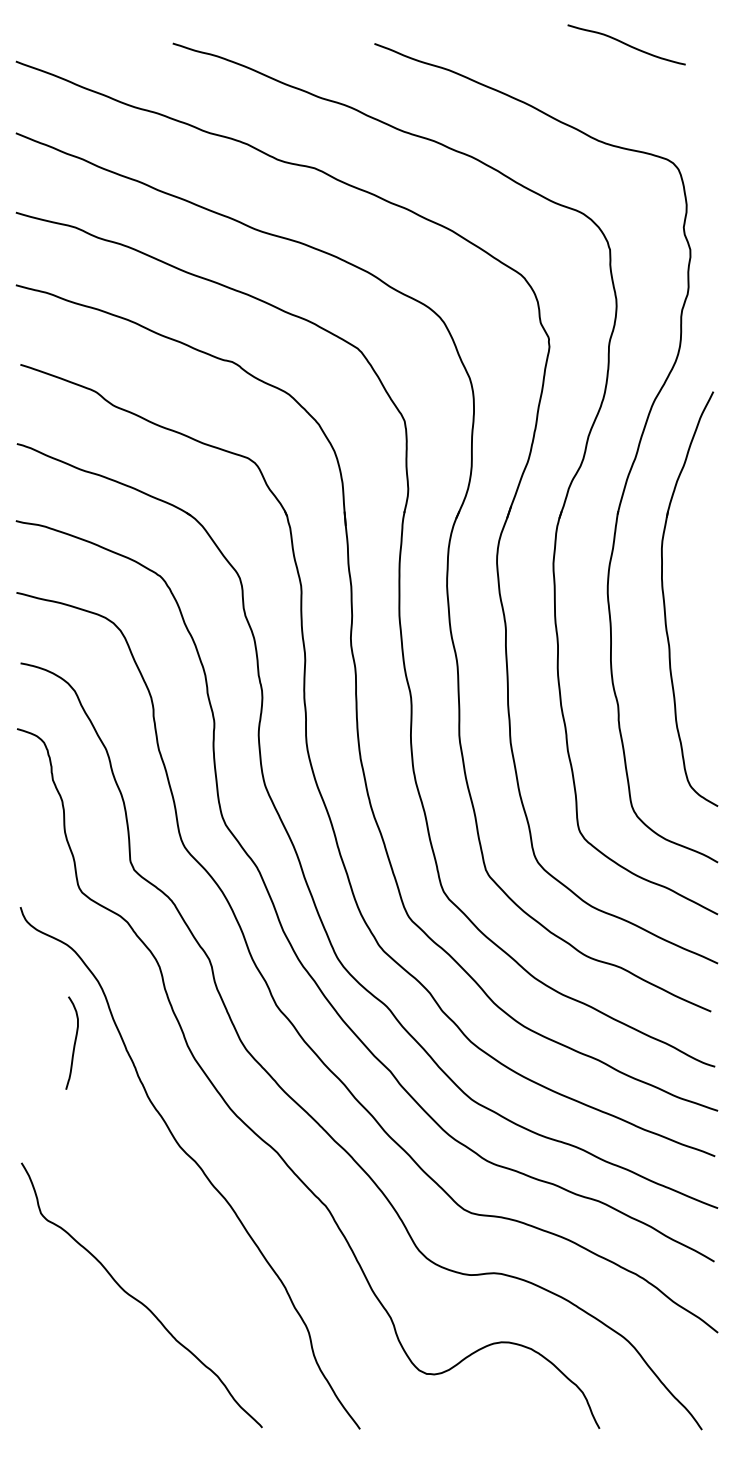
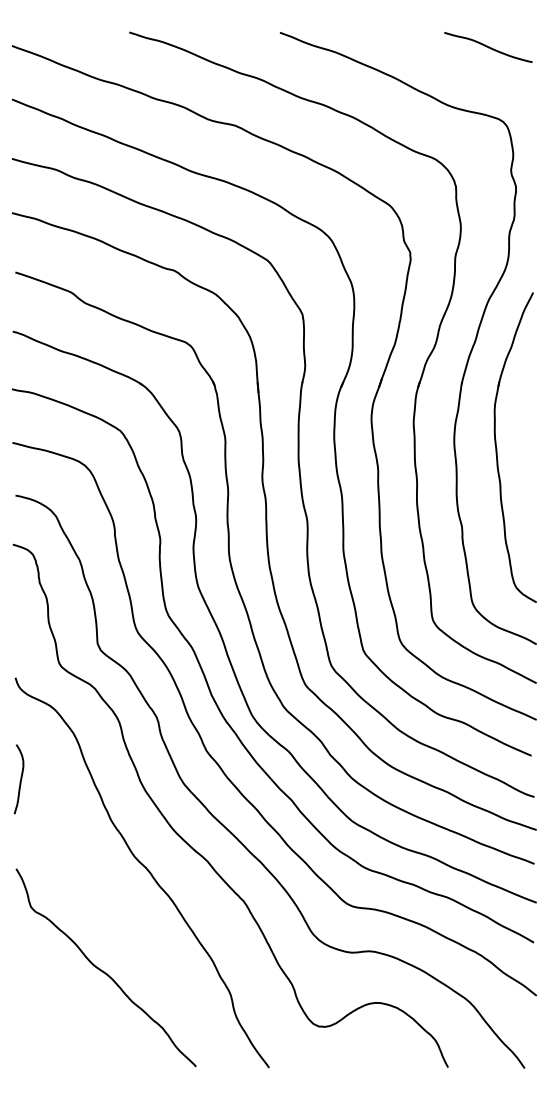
curve: (626, 44) -> (488, 47), moved
curve: (74, 1043) -> (20, 779), moved

